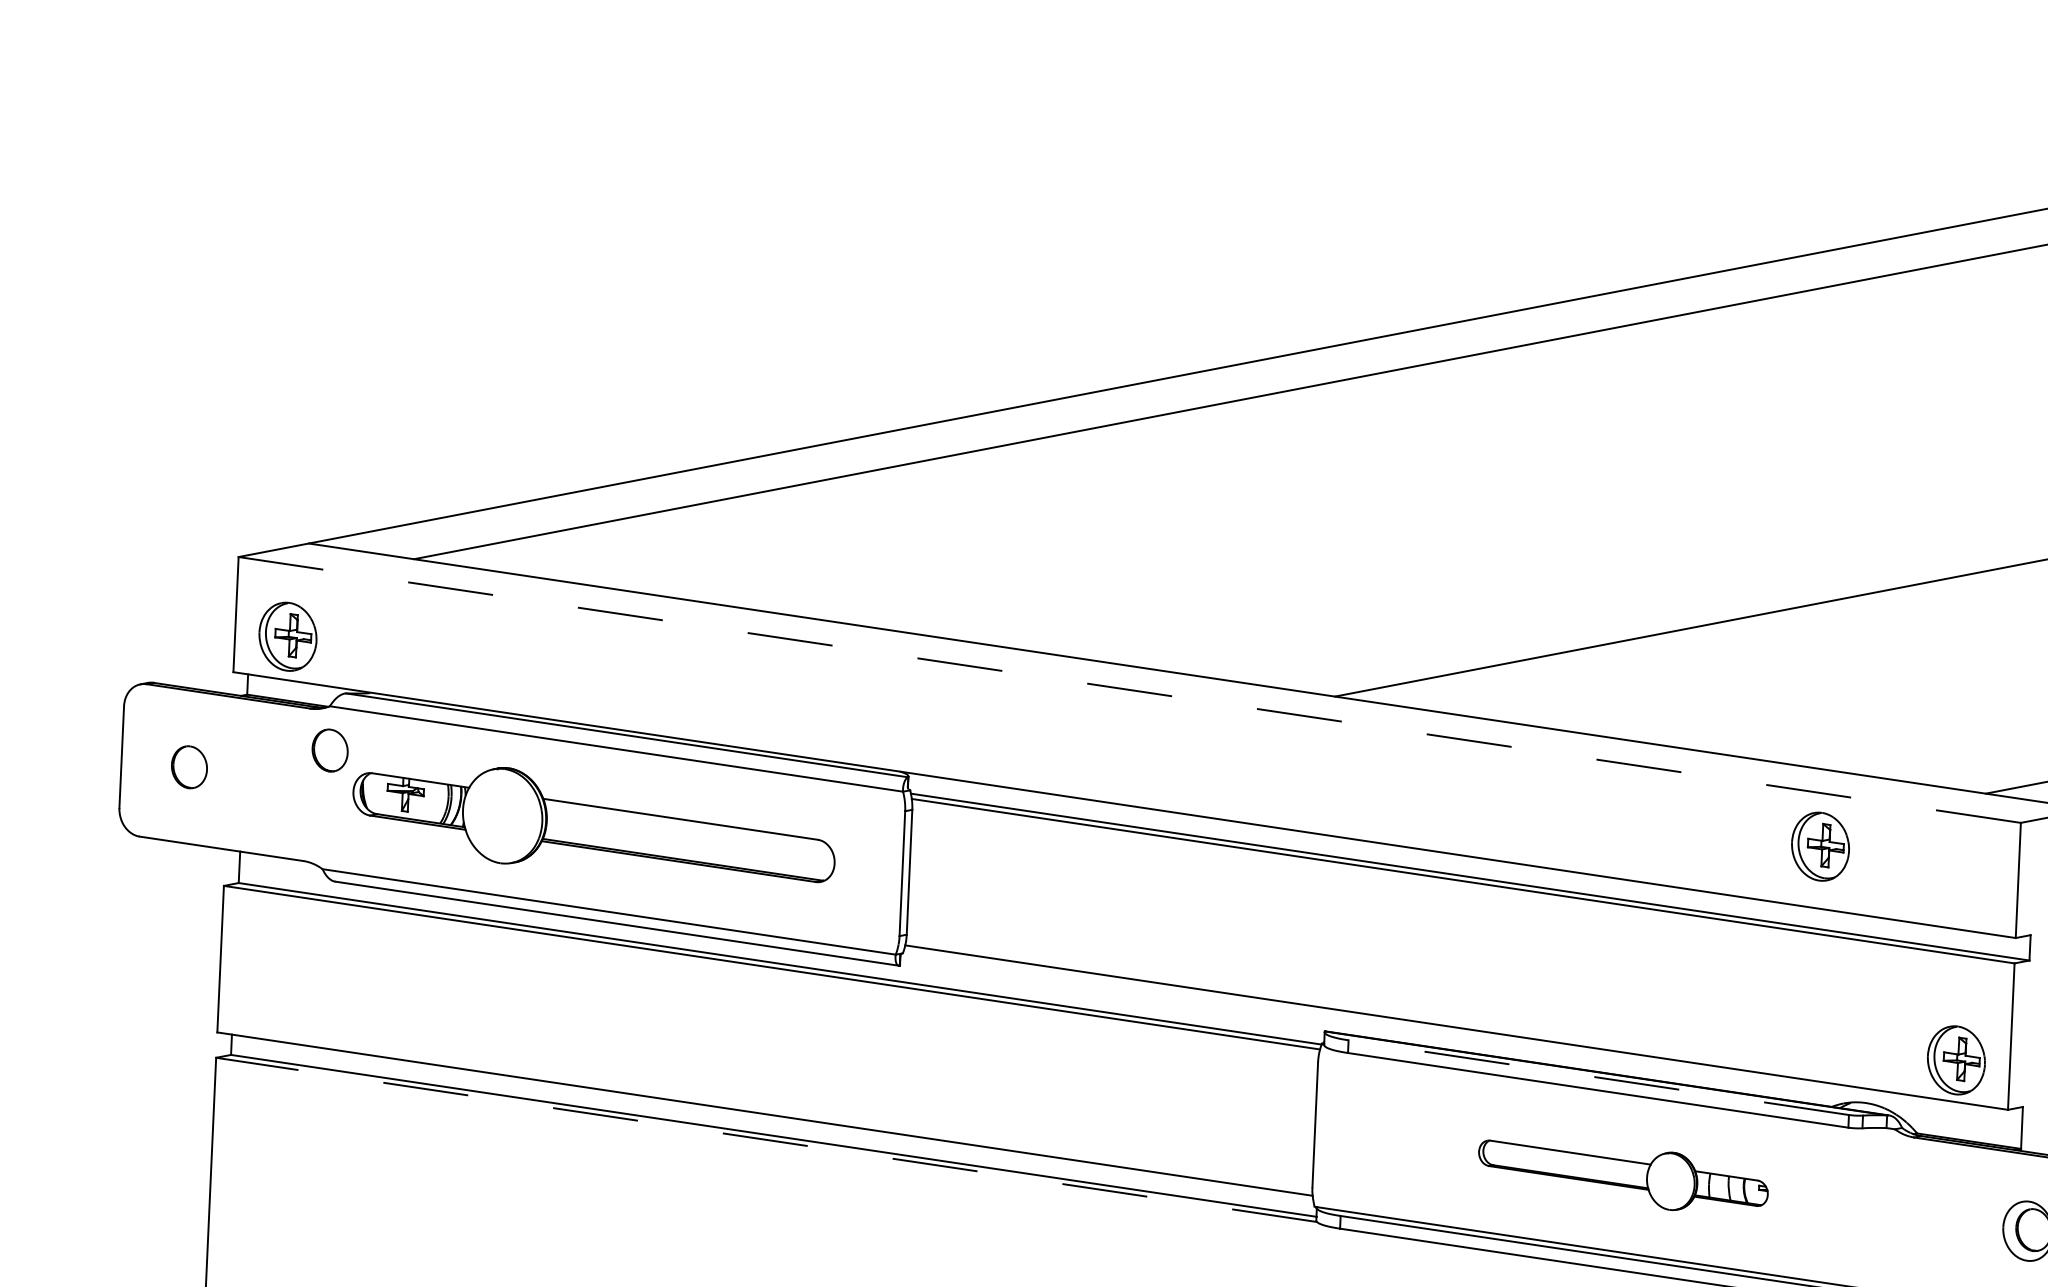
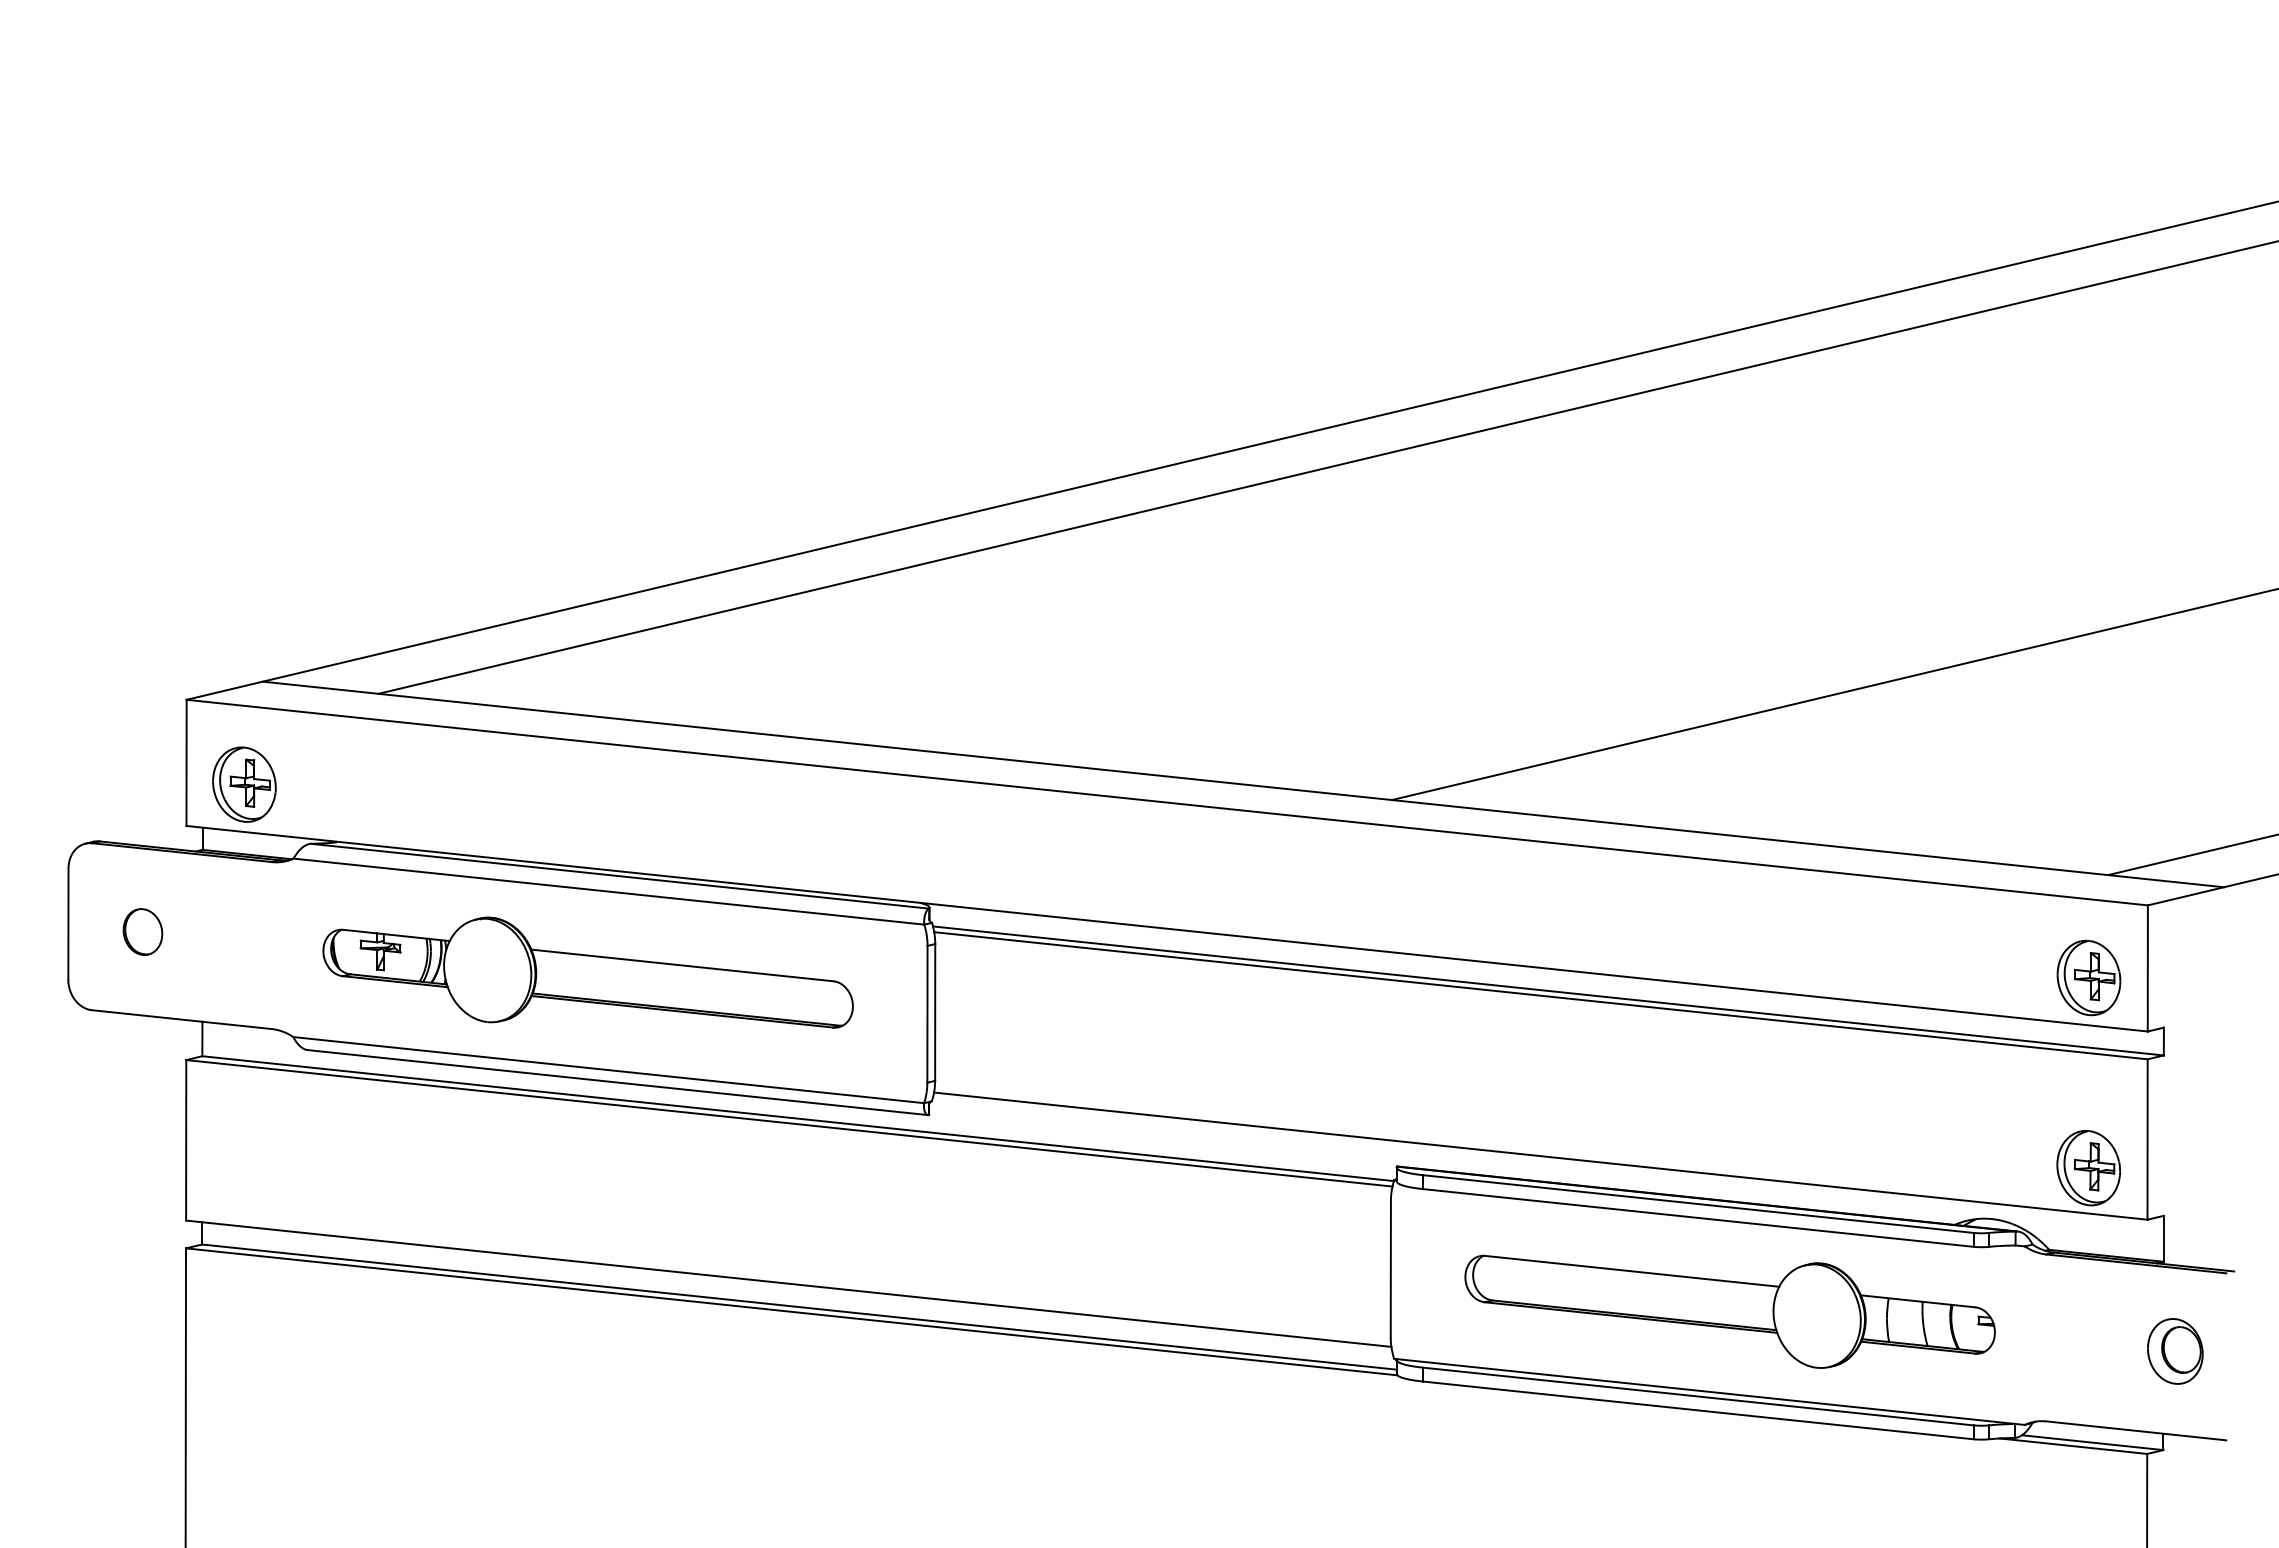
line: (1129, 689) -> (1167, 802), dashed -> solid
part: (329, 750) -> (295, 906), removed
part: (1820, 846) -> (2088, 977), moved
line: (1598, 1078) -> (1698, 1204), dashed -> solid
line: (766, 1139) -> (791, 1311), dashed -> solid
part: (1622, 1176) -> (1729, 1311), size x1.67

